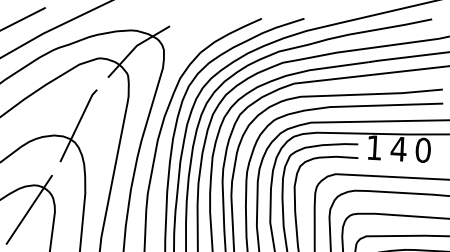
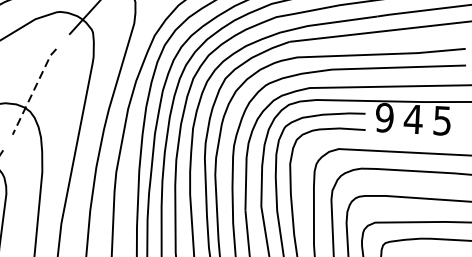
line: (78, 124) -> (34, 90), solid -> dashed
text: (374, 147) -> (384, 117), 1 -> 9
text: (422, 149) -> (441, 119), 0 -> 5

